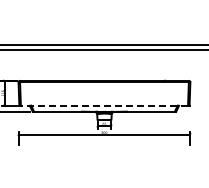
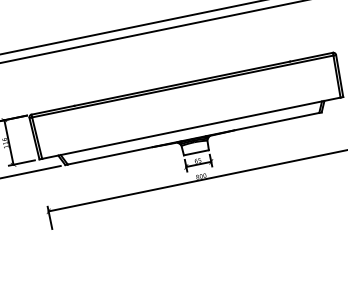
line: (104, 105) -> (191, 127), dashed -> solid

